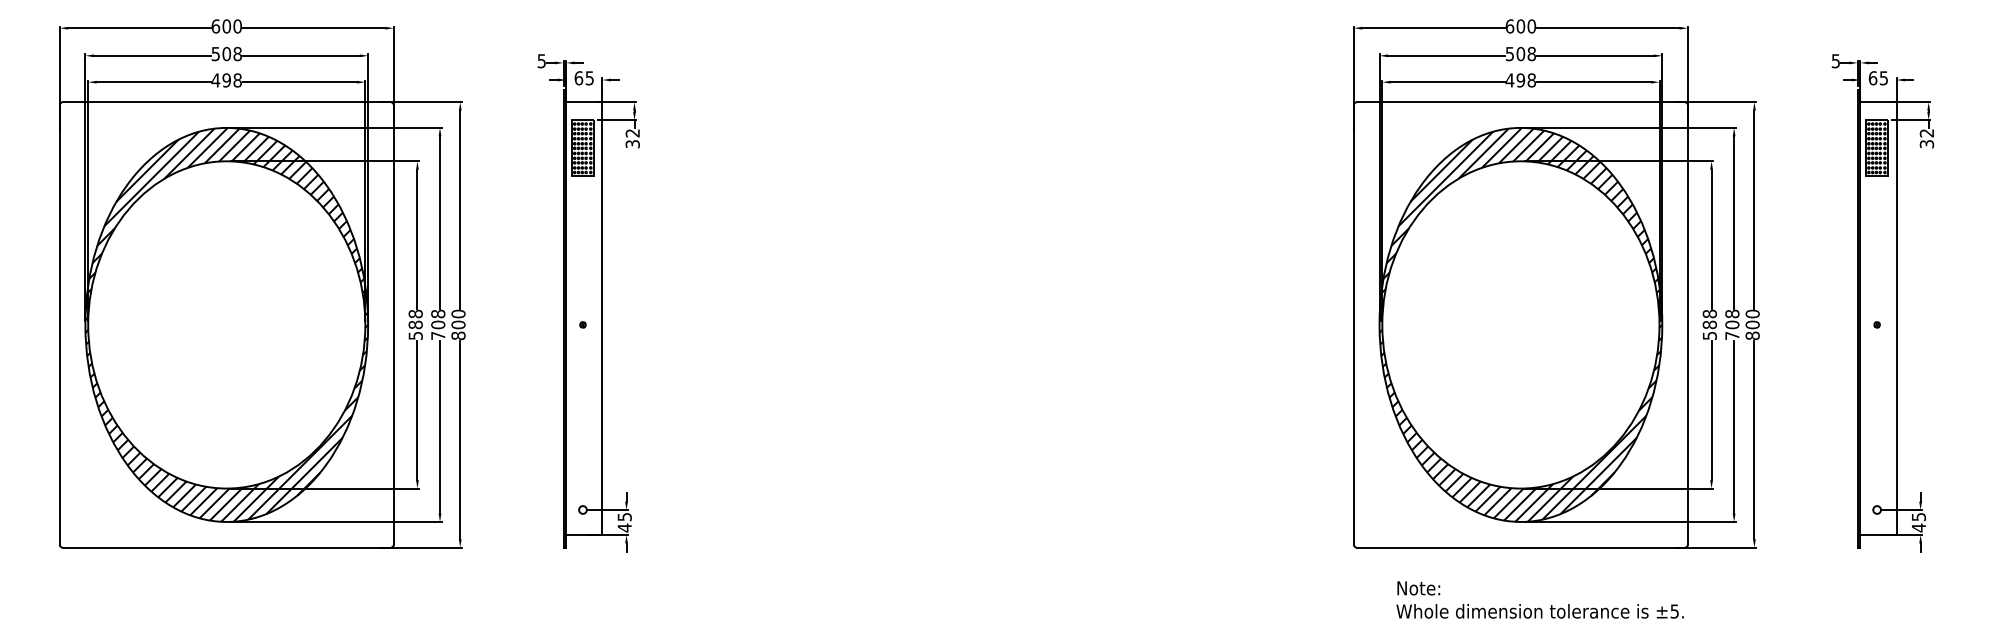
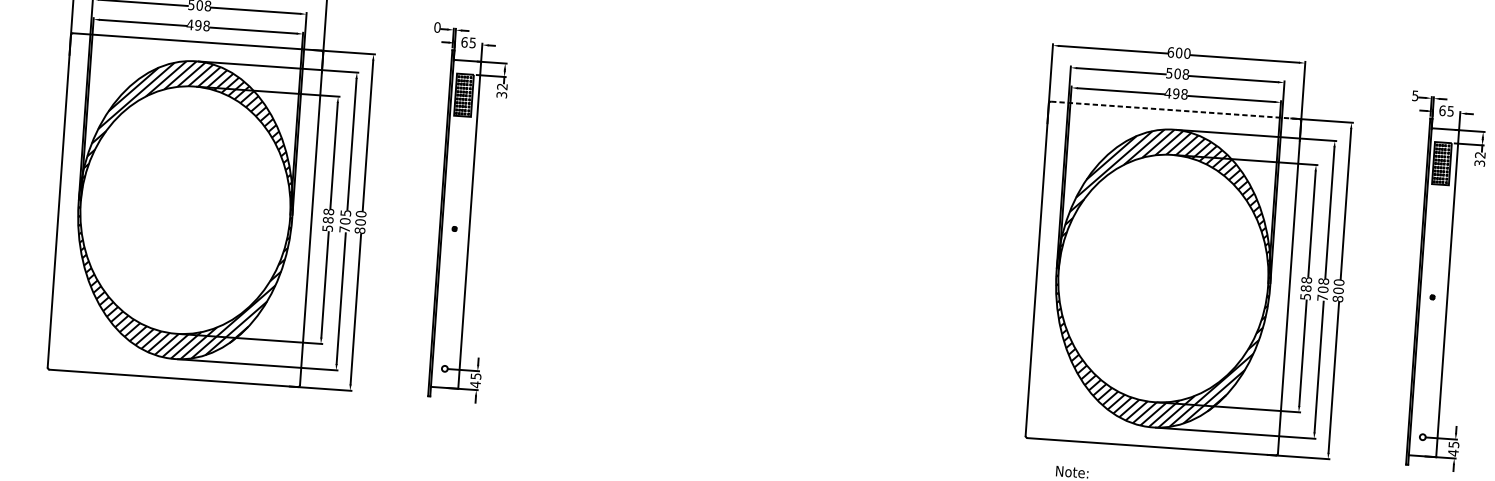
text: (541, 61) -> (437, 27), 5 -> 0
line: (1521, 102) -> (1175, 110), solid -> dashed
text: (438, 313) -> (346, 212), 708 -> 705

